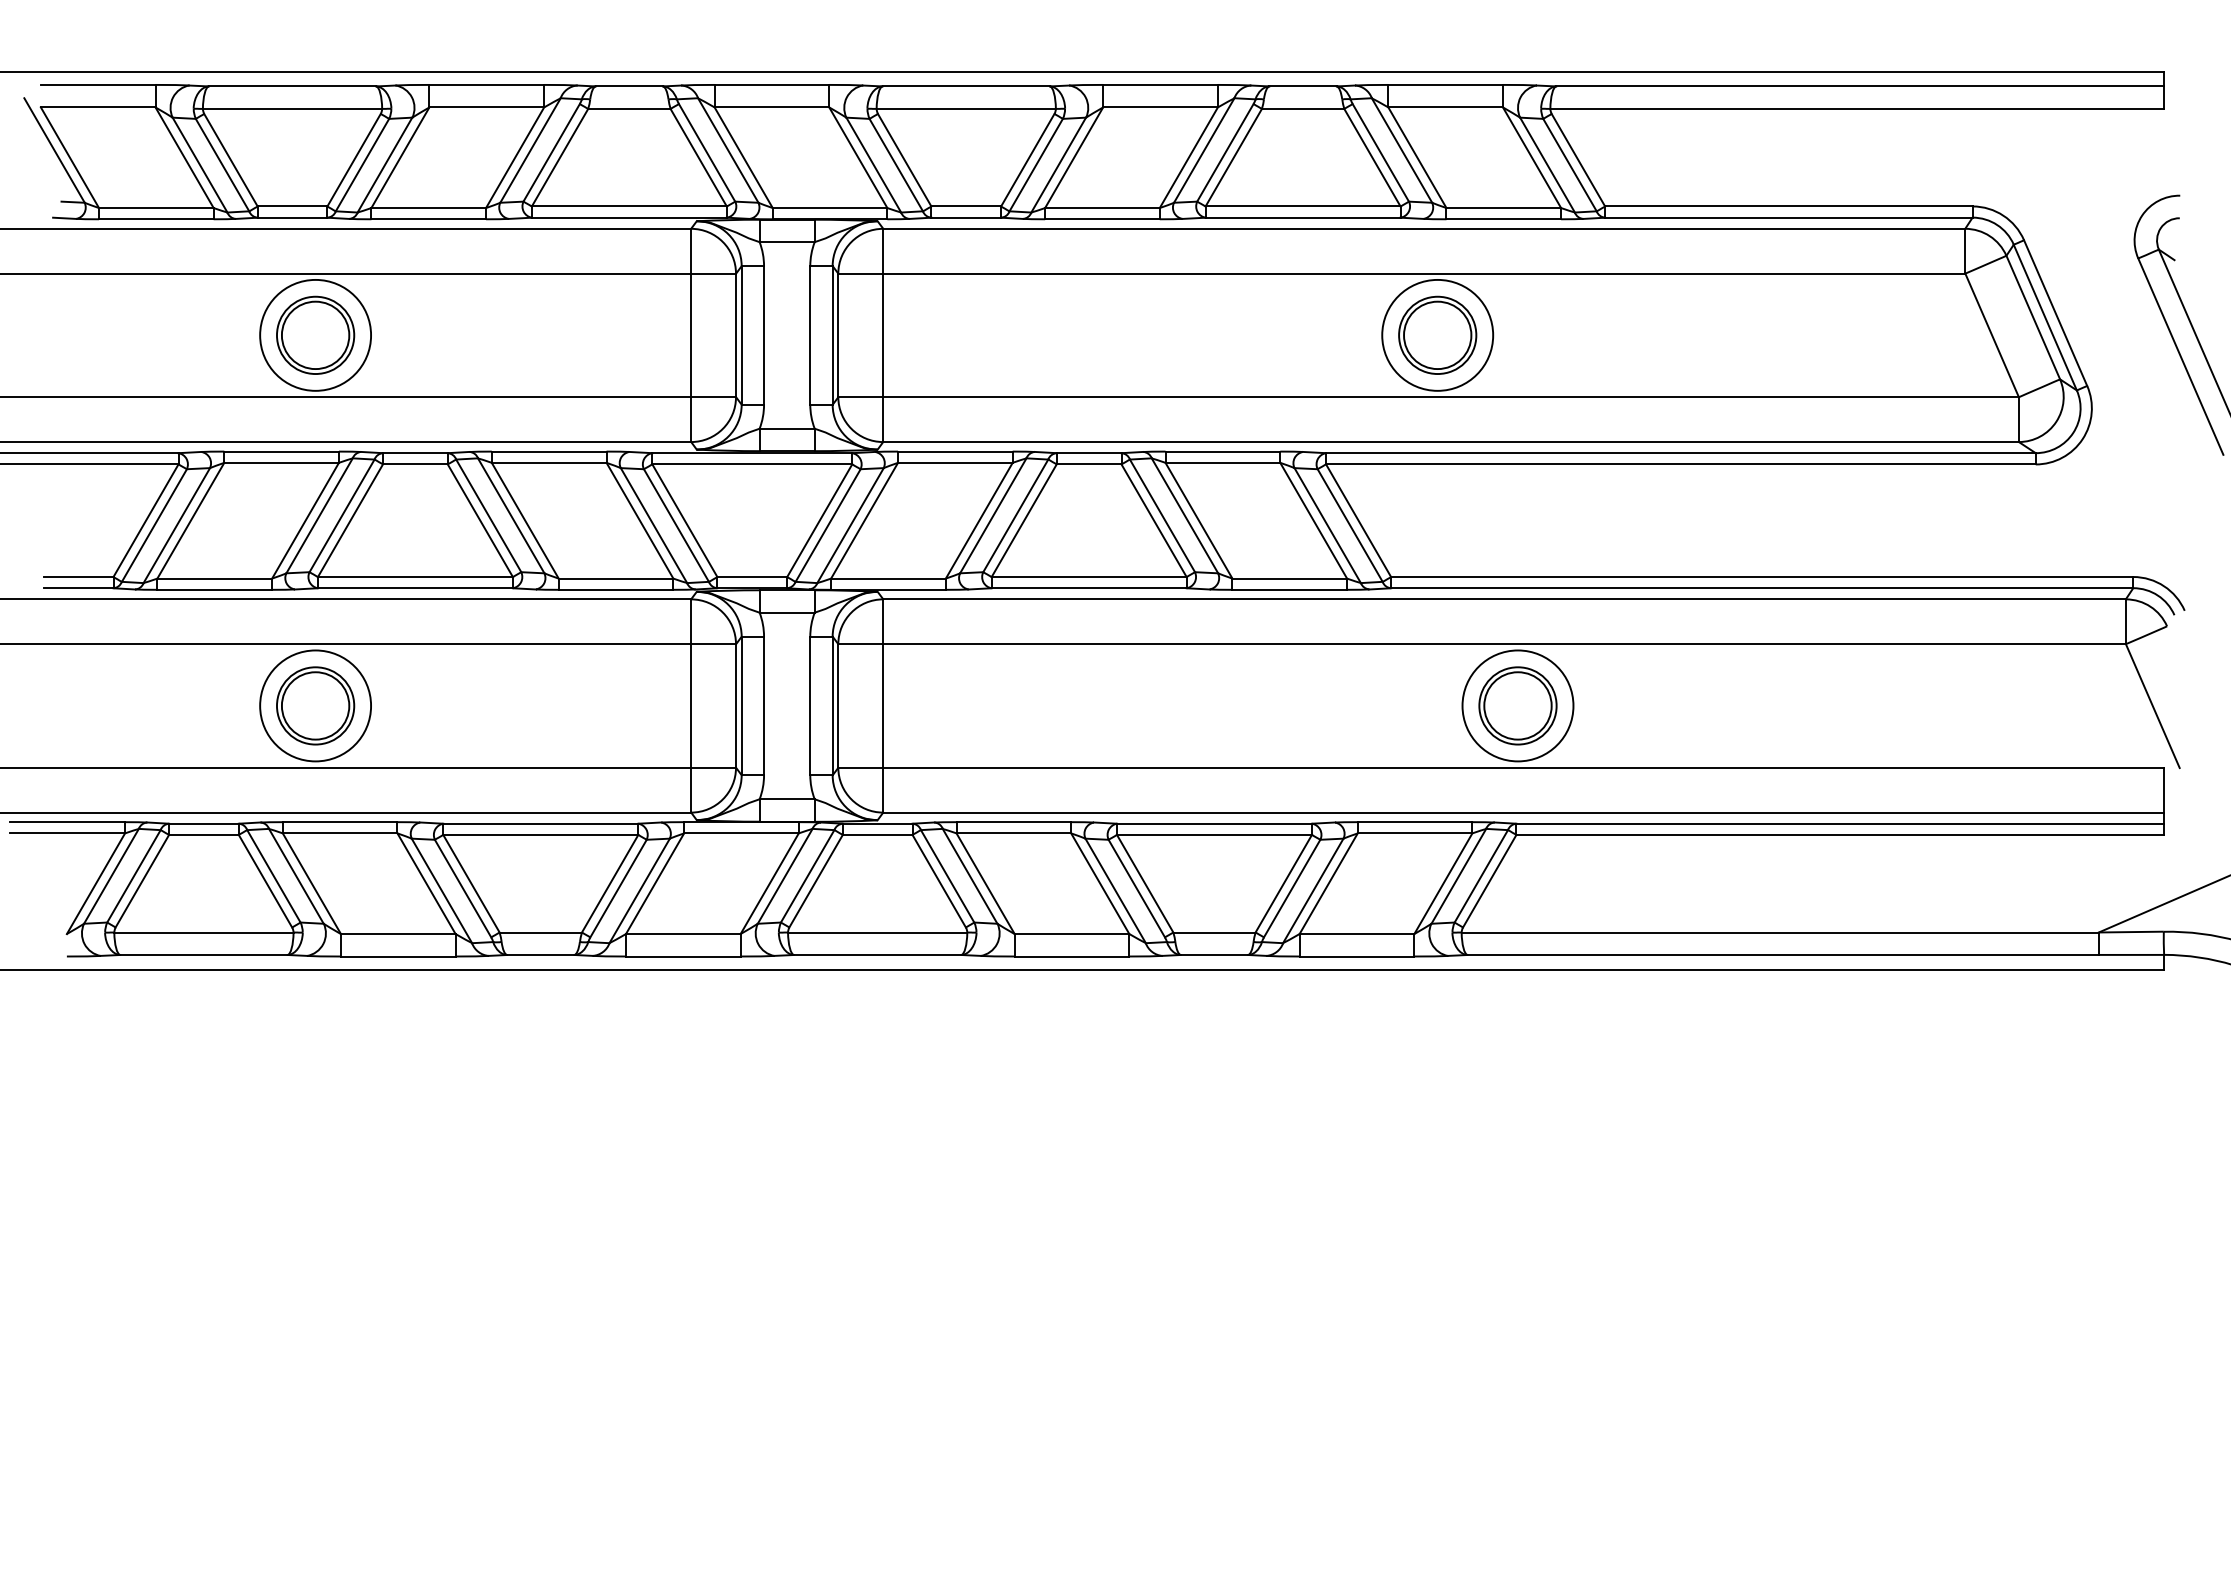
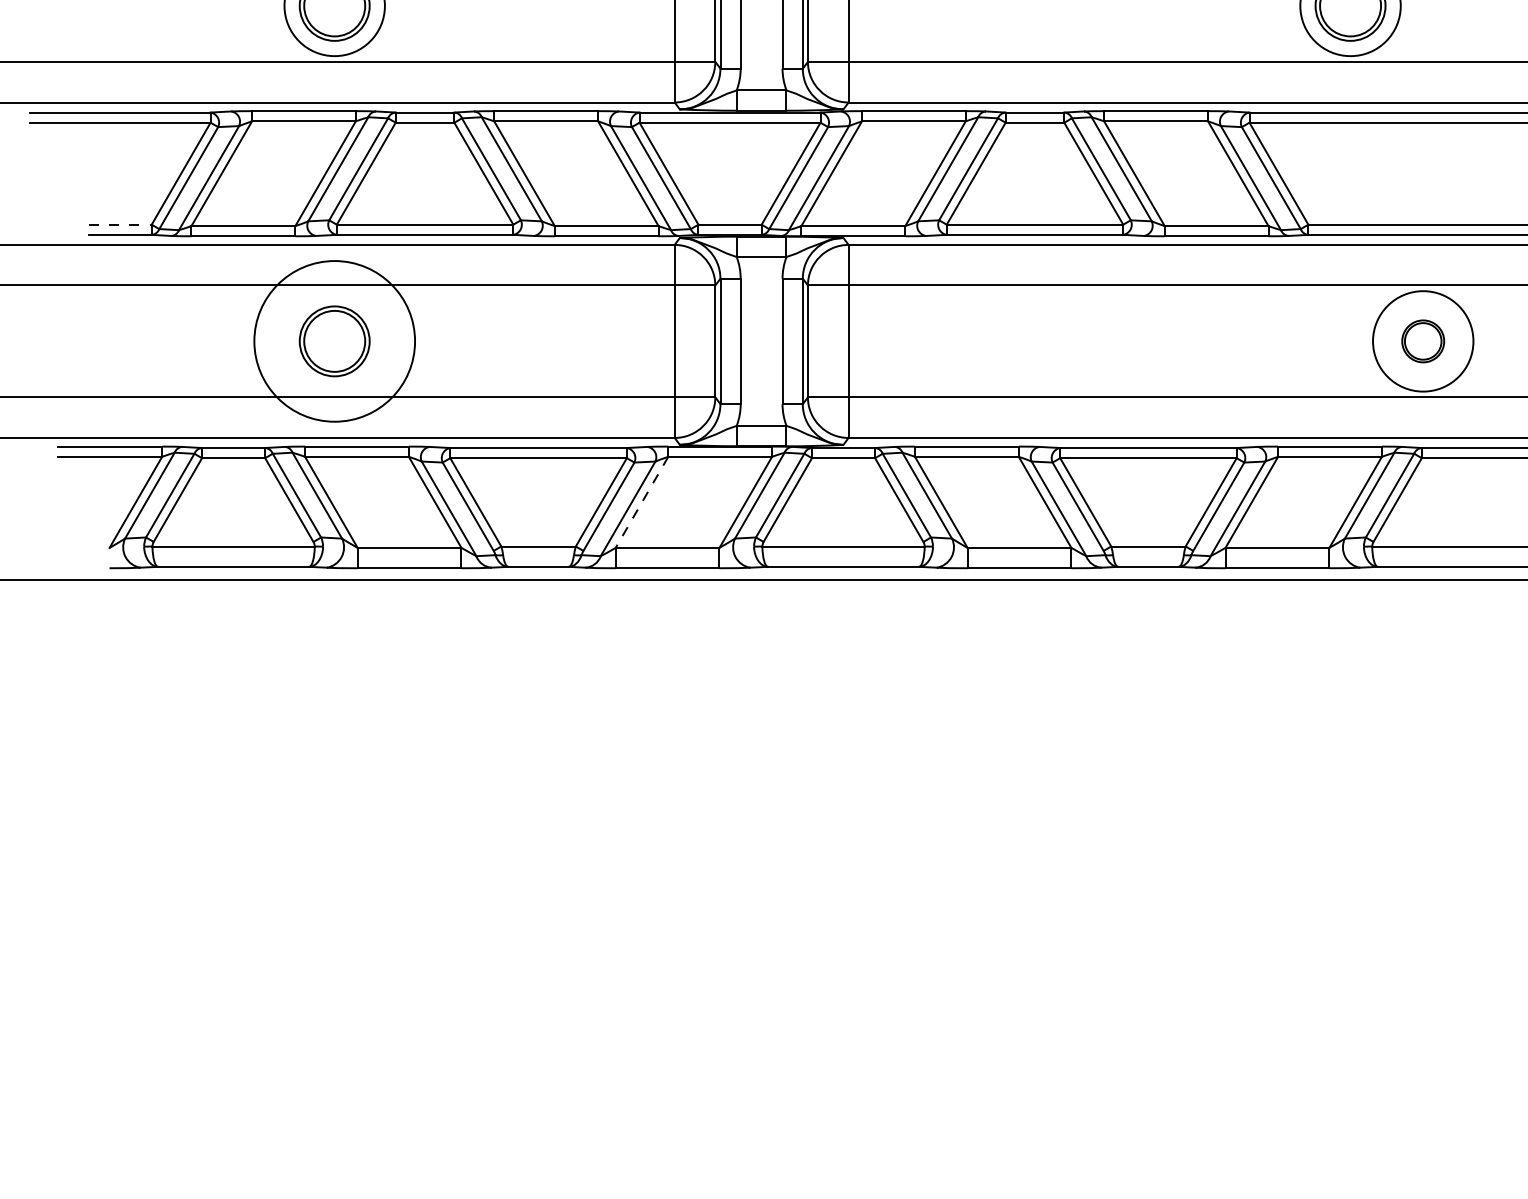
line: (78, 577) -> (120, 225), solid -> dashed
circle: (315, 705) -> (334, 341), size x1.6
part: (1517, 705) -> (1422, 341), size x0.6
line: (654, 884) -> (641, 503), solid -> dashed

